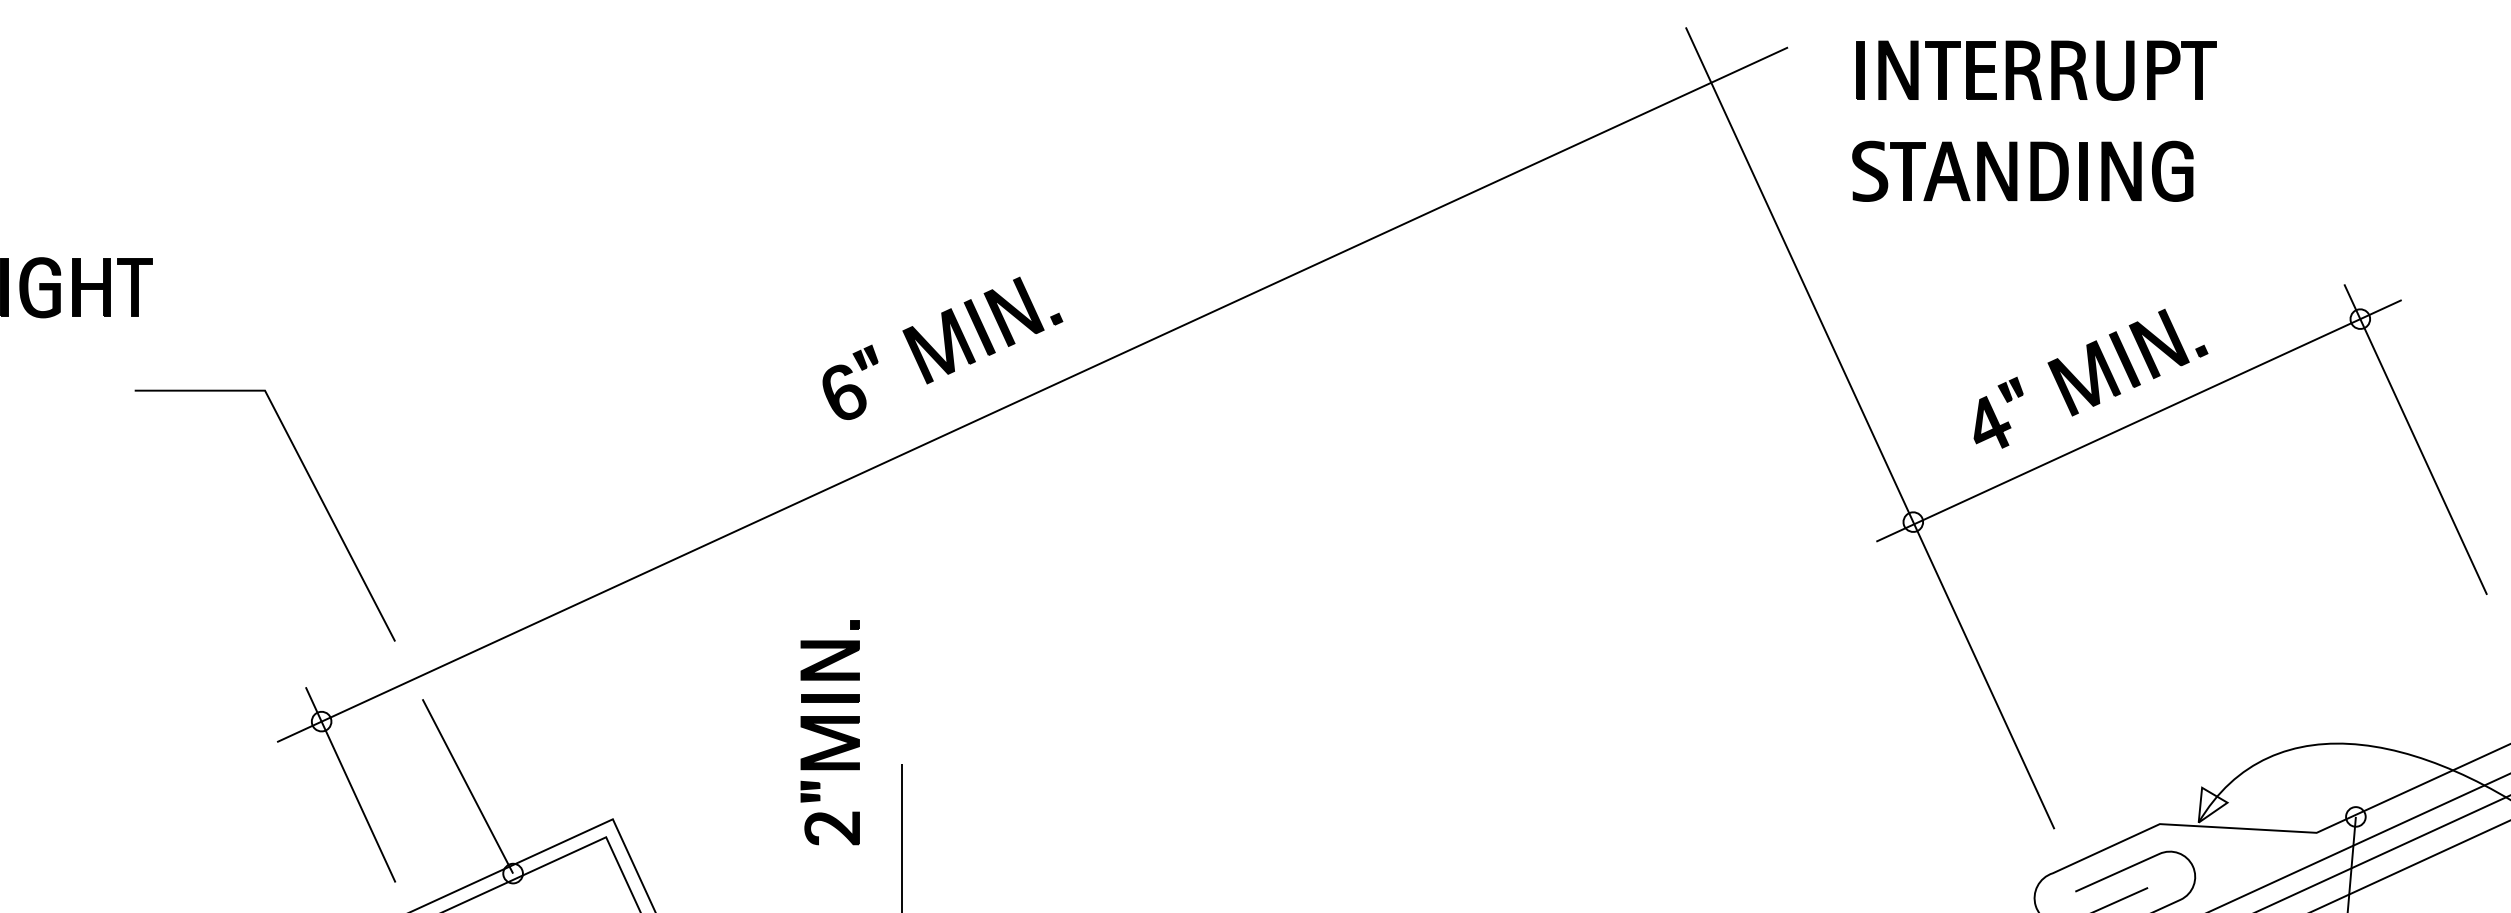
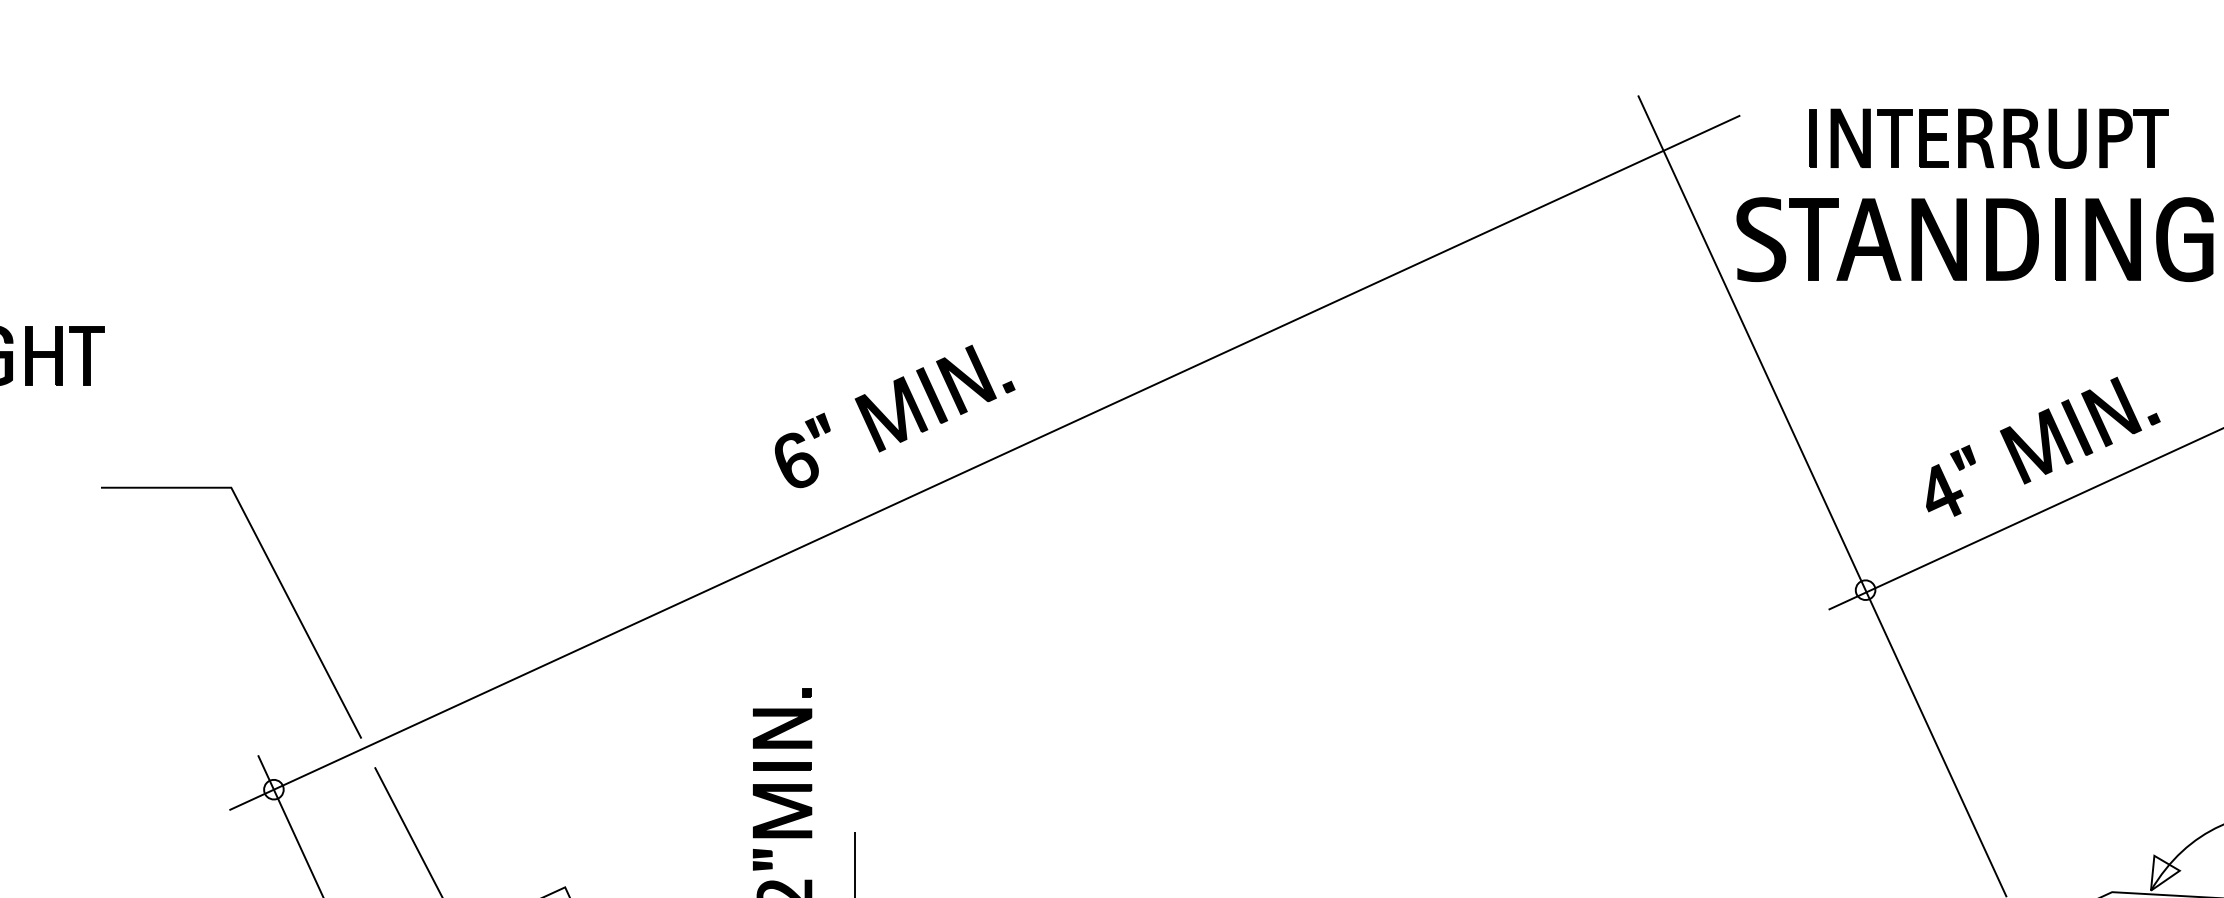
part: (2022, 170) -> (1974, 238), size x1.4
part: (315, 490) -> (281, 587), moved

